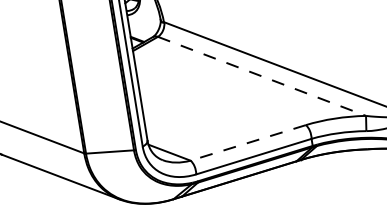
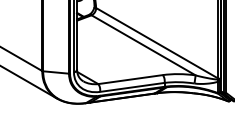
line: (263, 76) -> (144, 45), dashed -> solid
line: (248, 142) -> (130, 79), dashed -> solid

